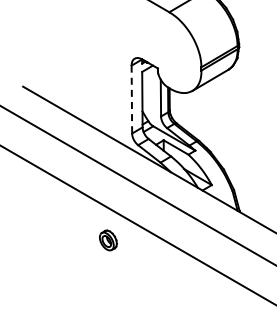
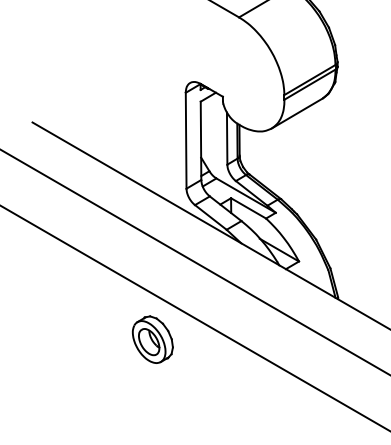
line: (131, 99) -> (185, 140), dashed -> solid
part: (108, 240) -> (153, 339), size x1.67

